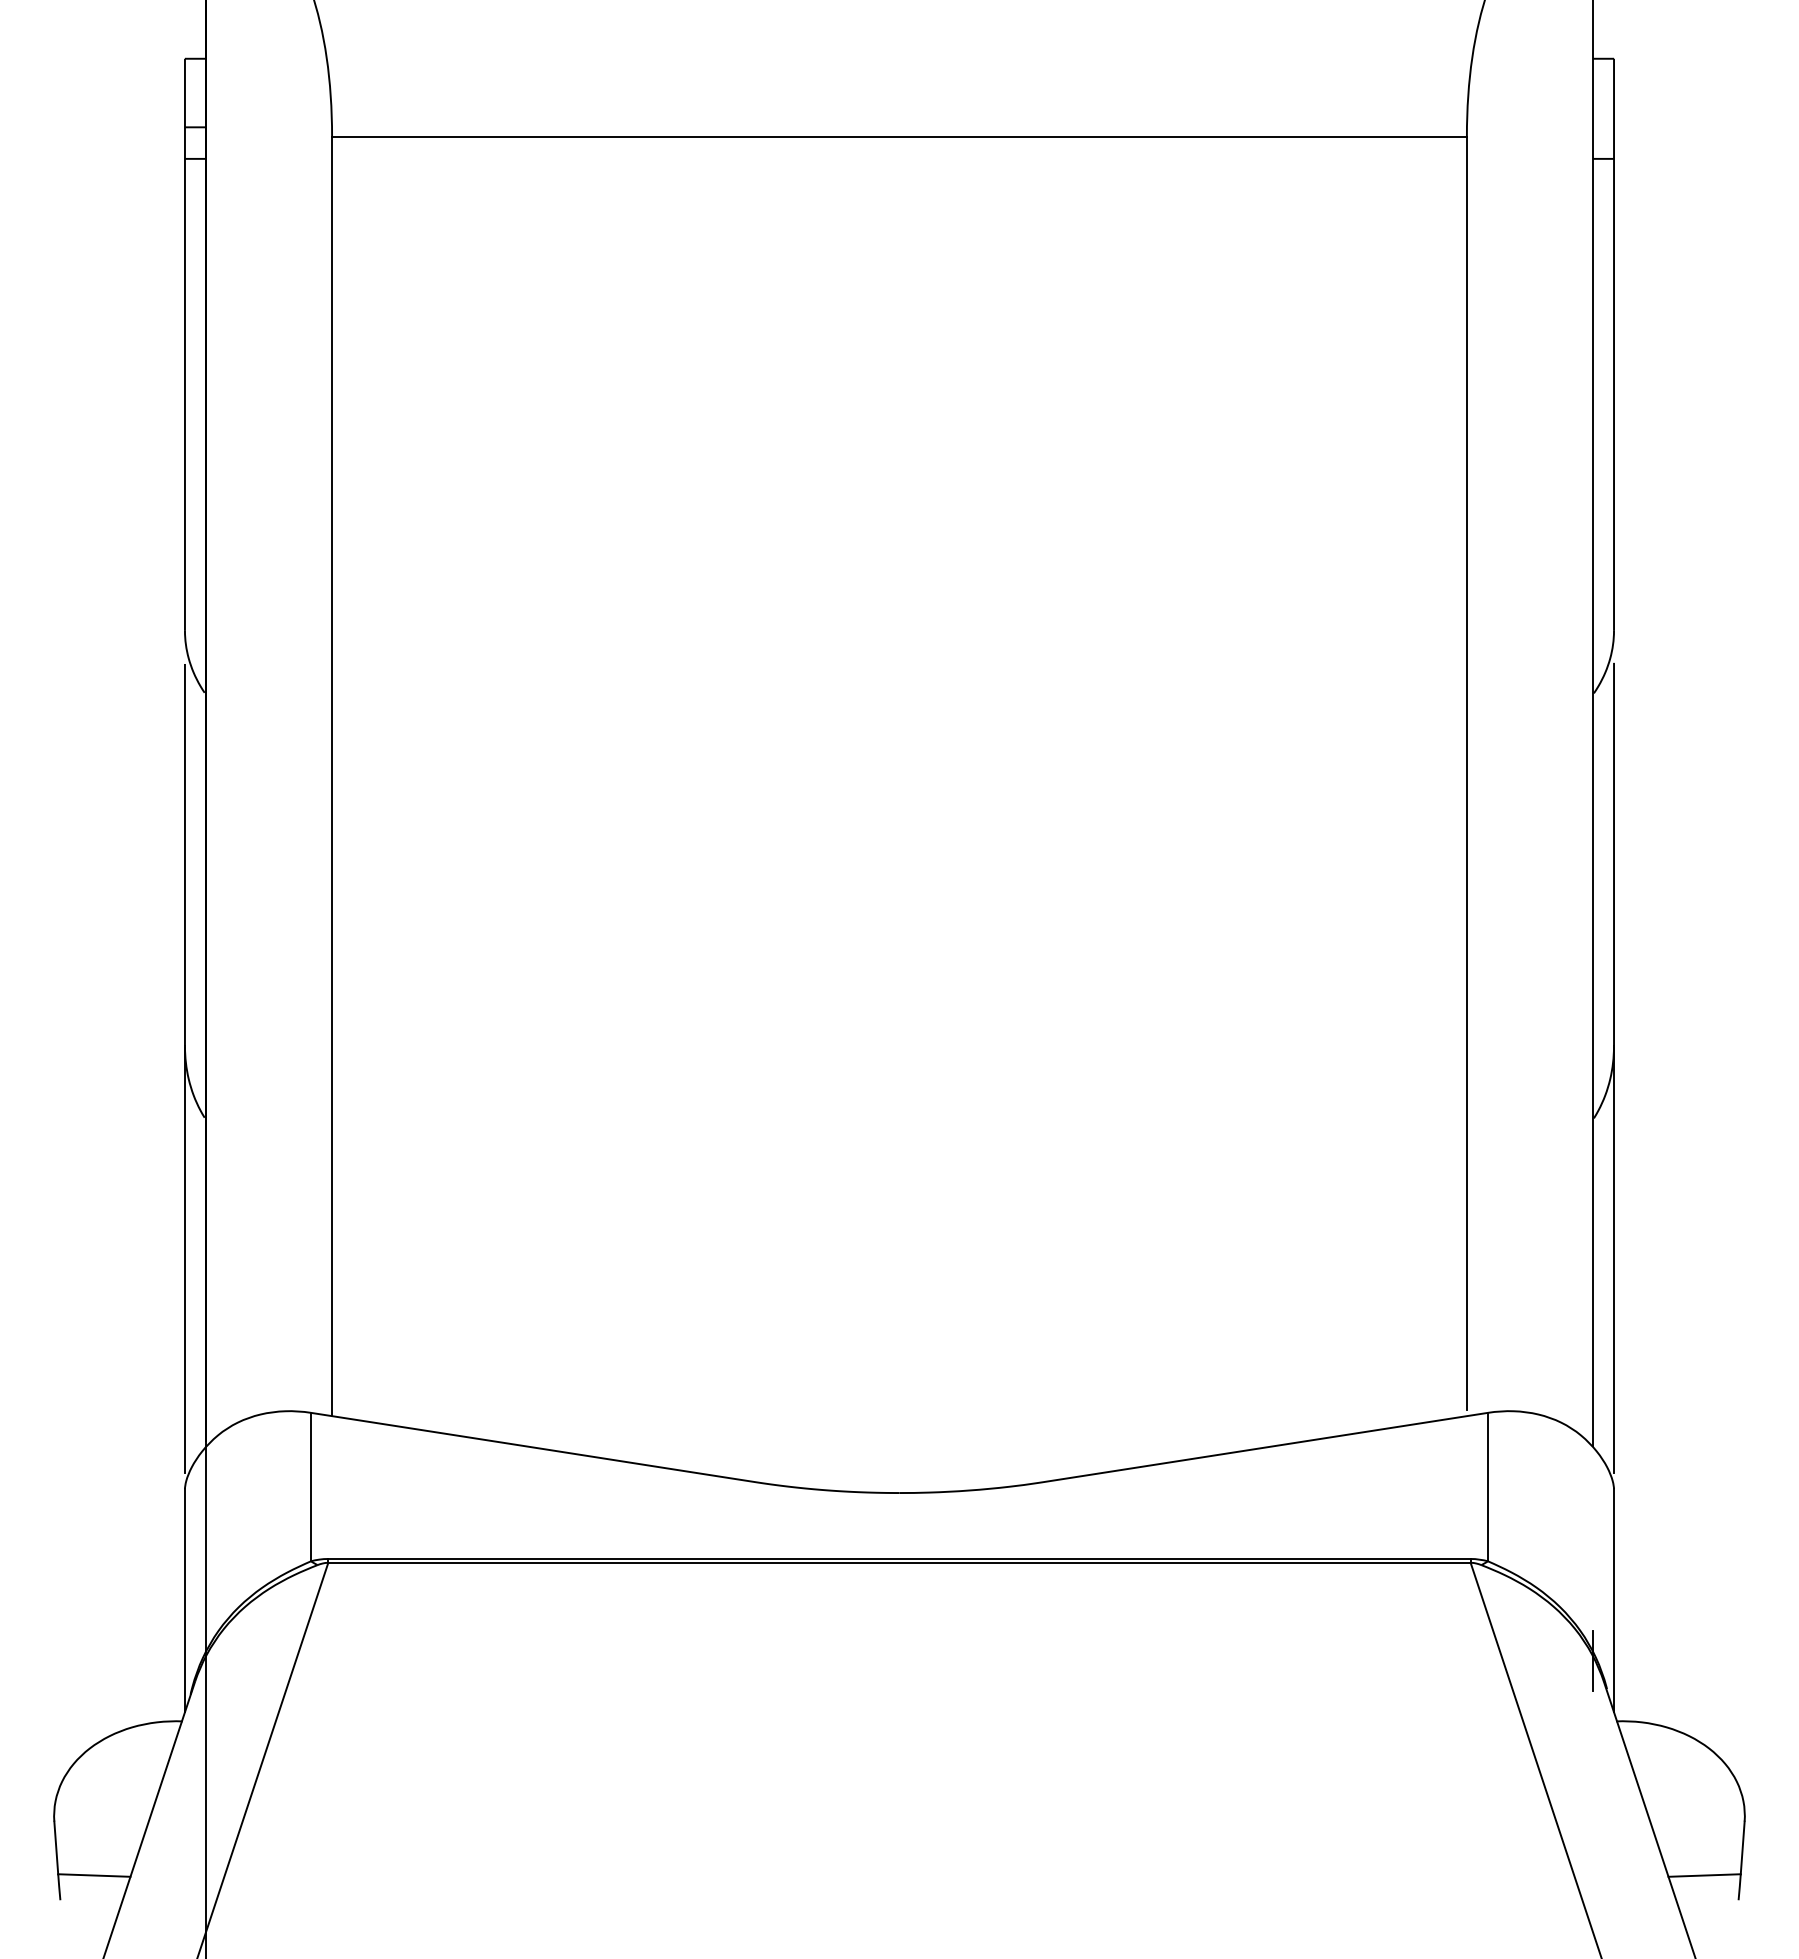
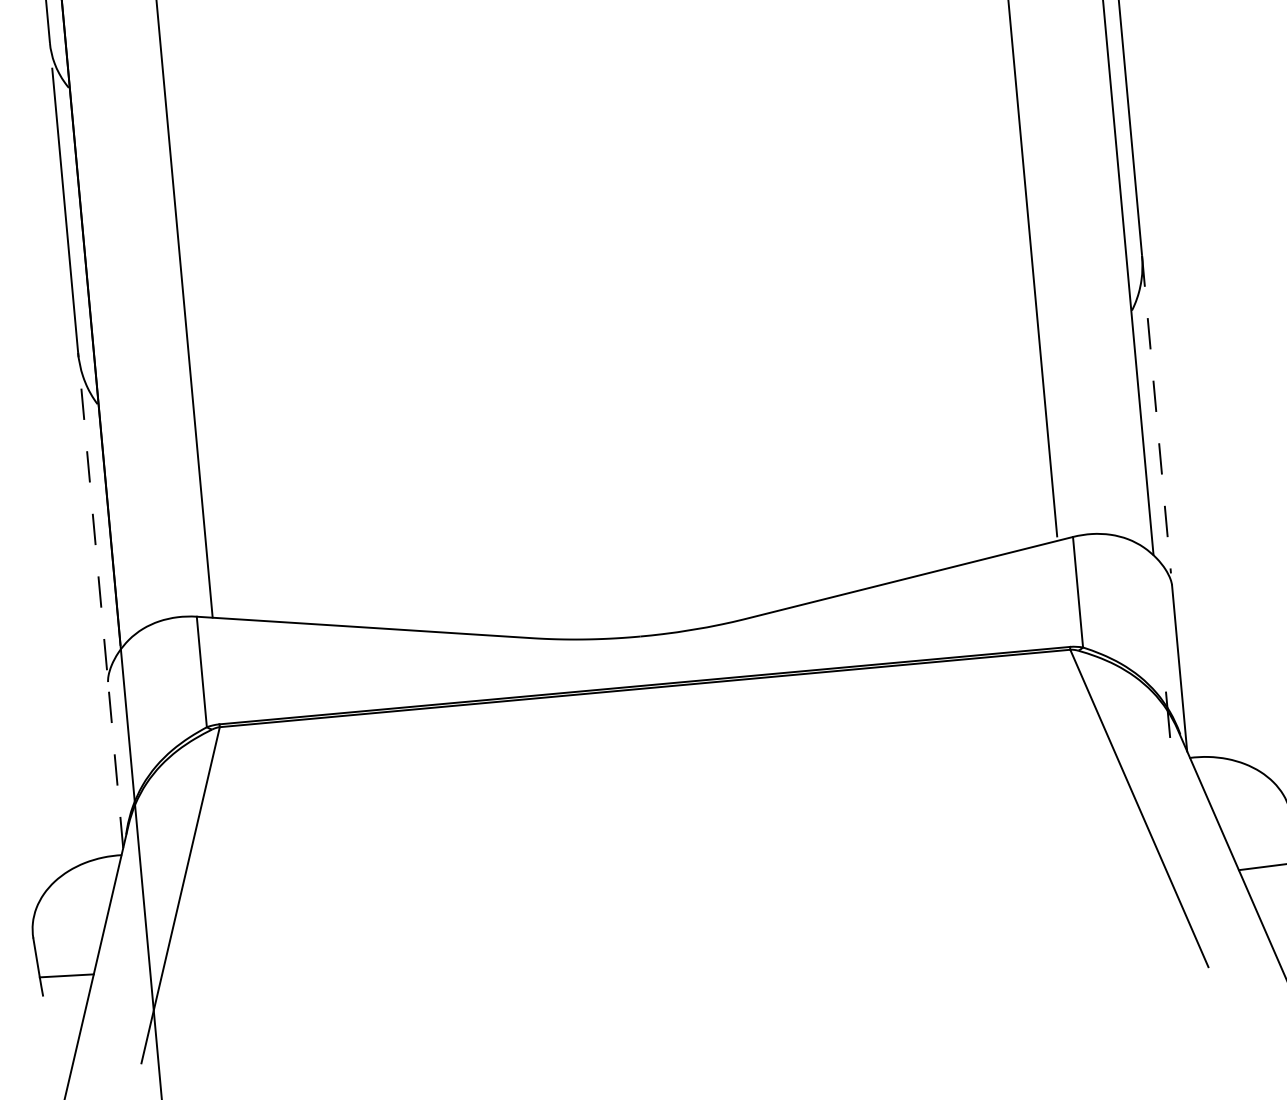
line: (184, 1259) -> (92, 511), solid -> dashed
line: (1614, 1259) -> (1156, 414), solid -> dashed
line: (184, 1600) -> (115, 765), solid -> dashed

